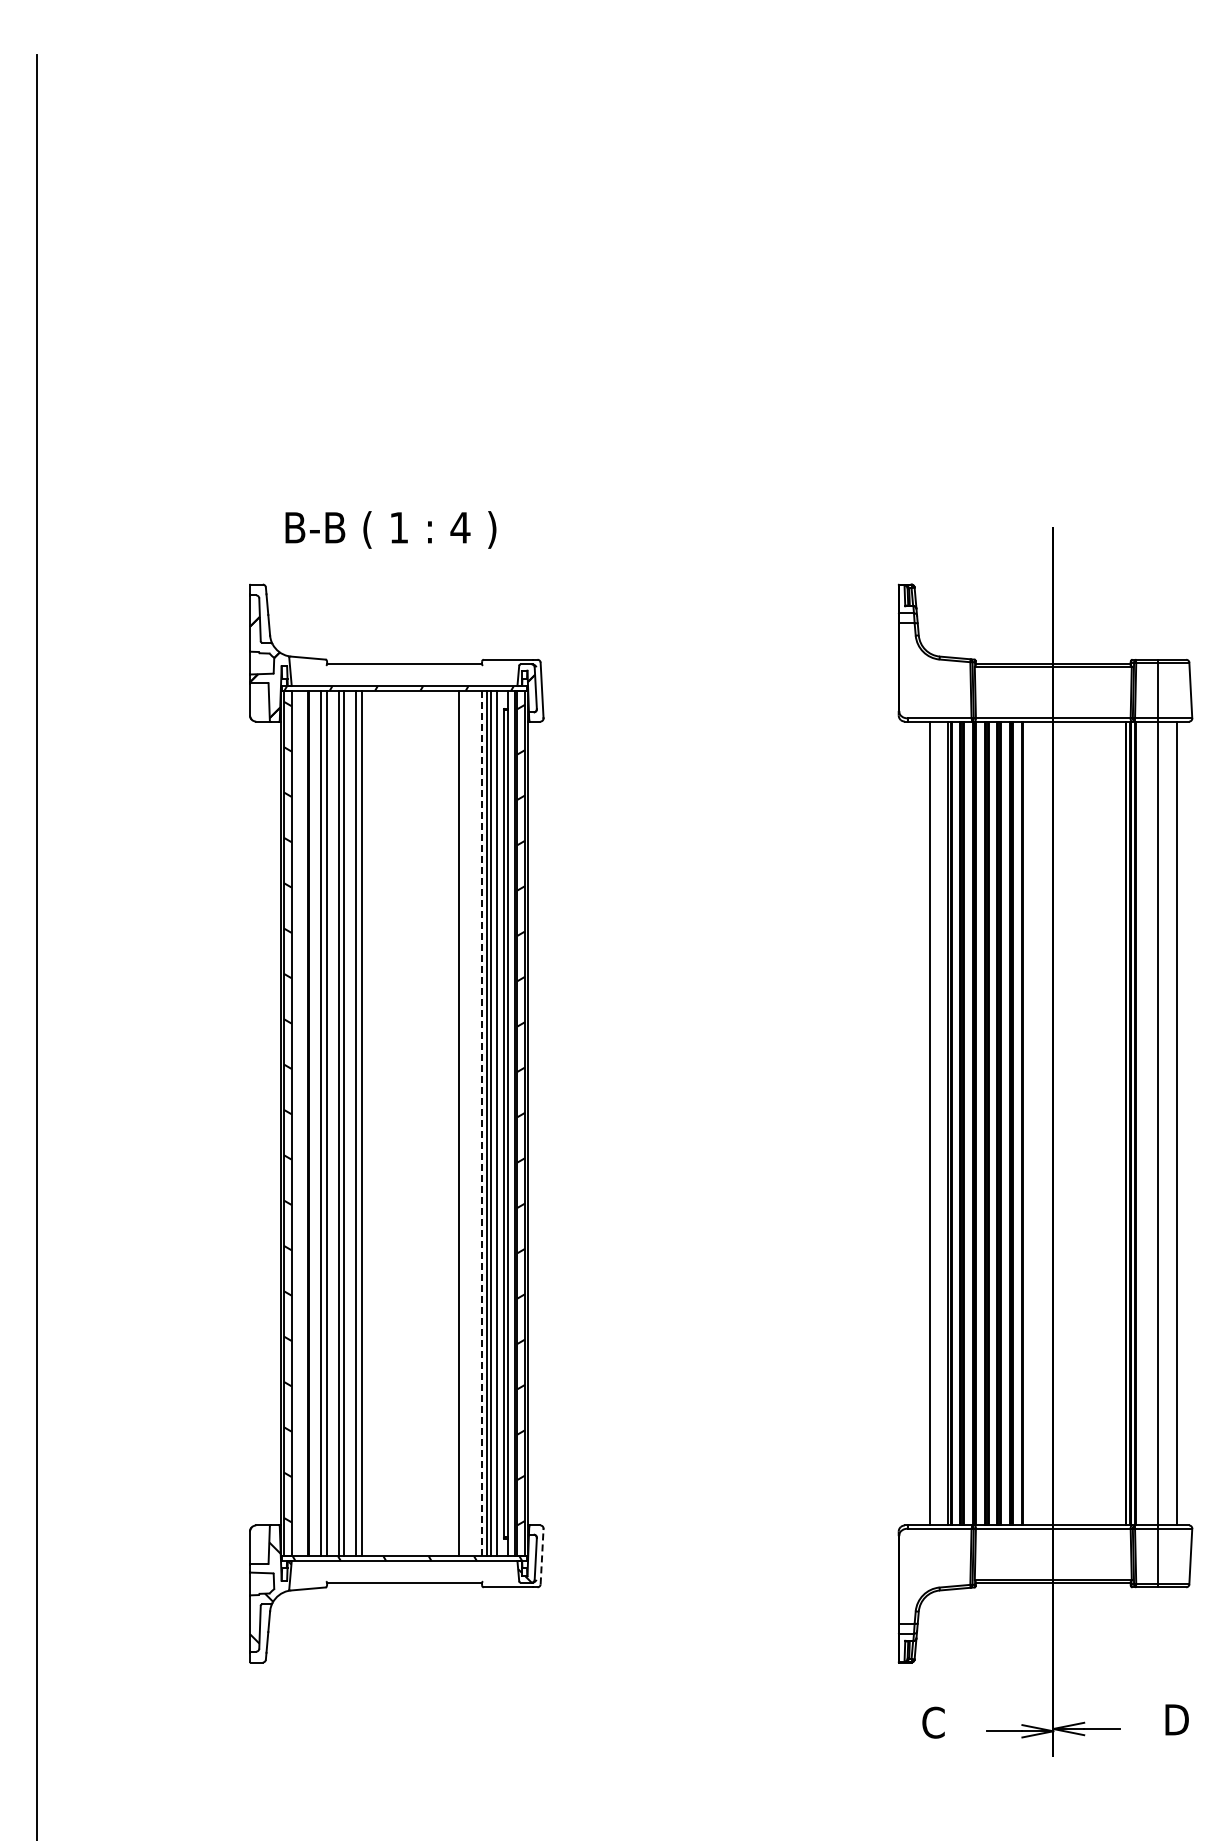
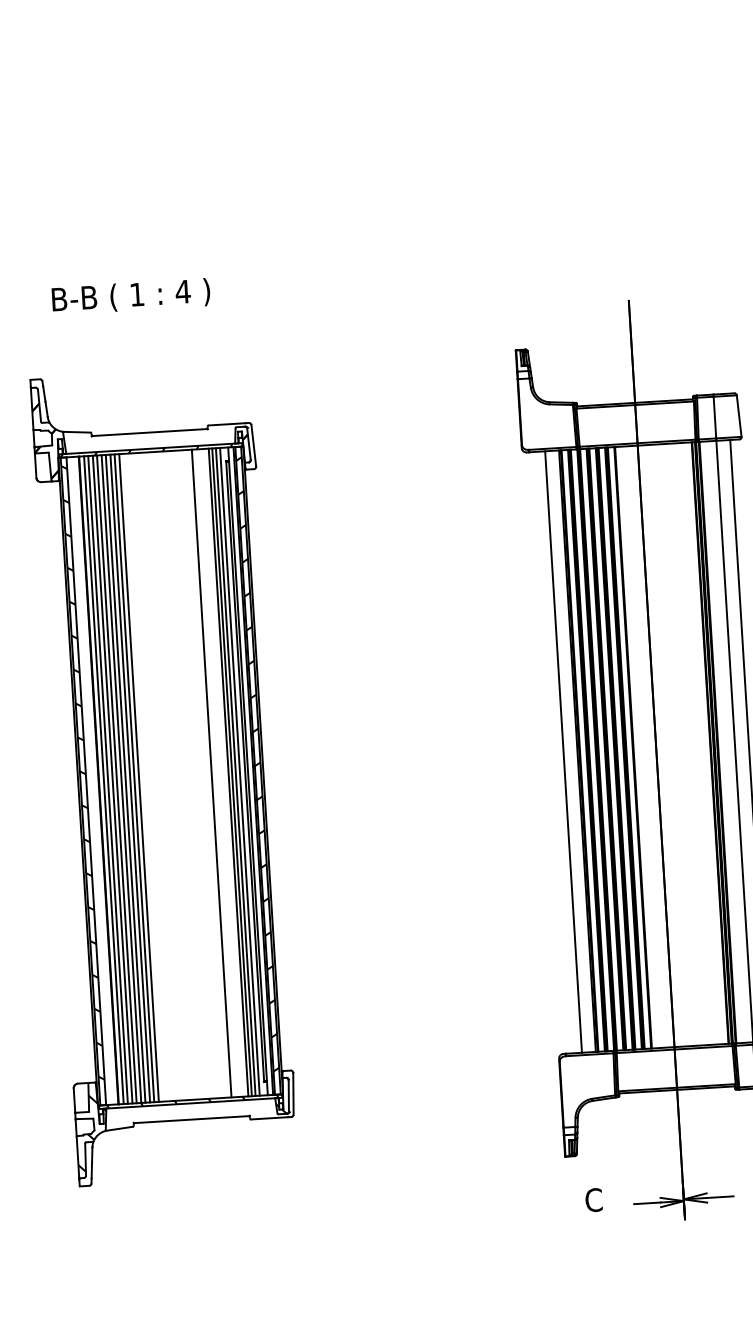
text: (390, 529) -> (130, 296), moved
line: (315, 1123) -> (104, 780), added
line: (332, 1123) -> (116, 779), added
line: (350, 1123) -> (130, 778), added
line: (481, 1123) -> (228, 772), dashed -> solid
line: (542, 1556) -> (293, 1093), dashed -> solid

